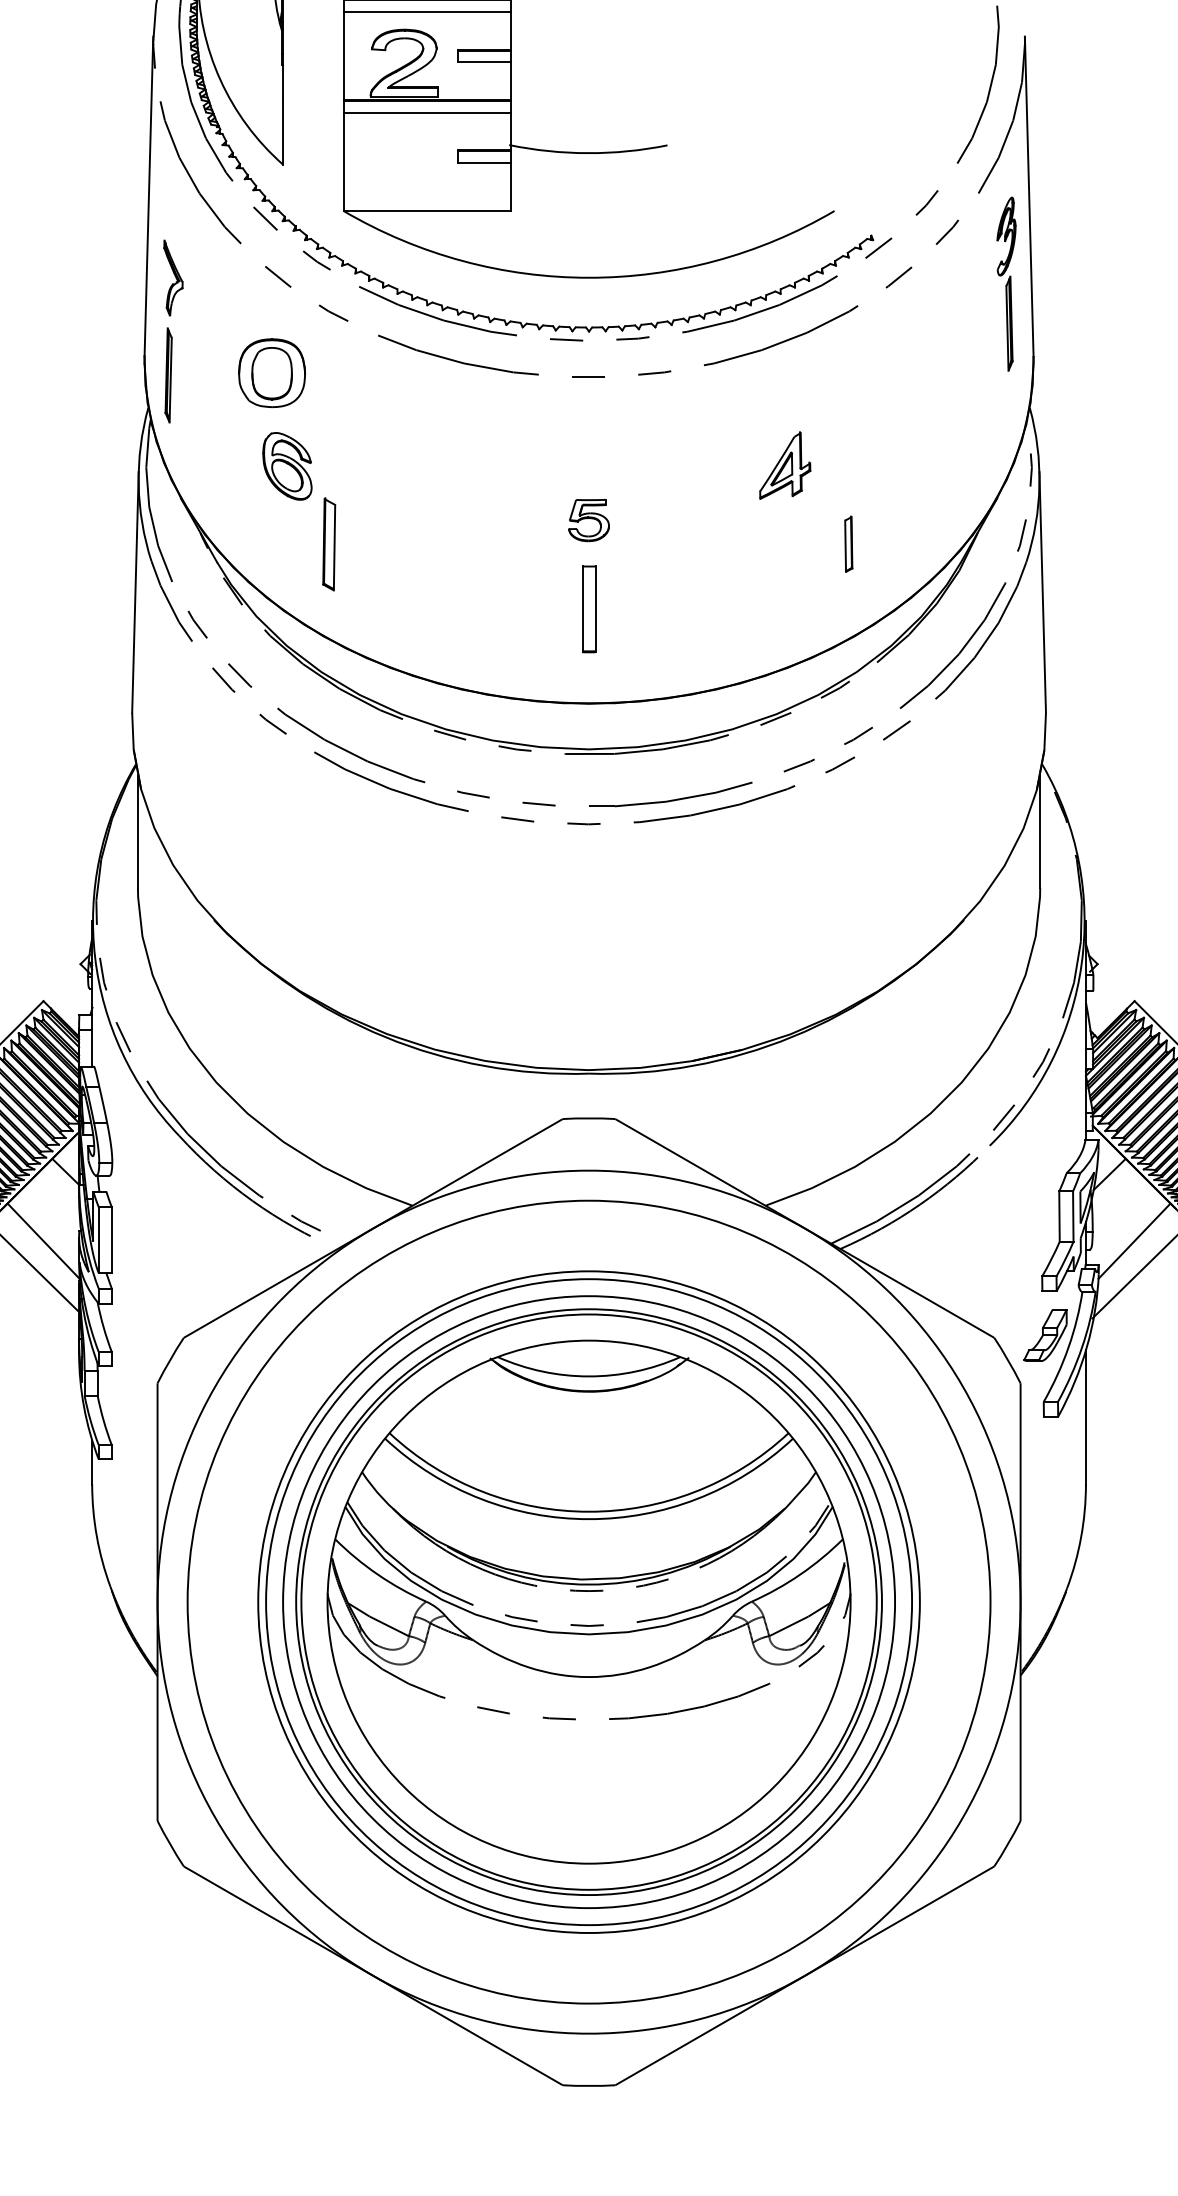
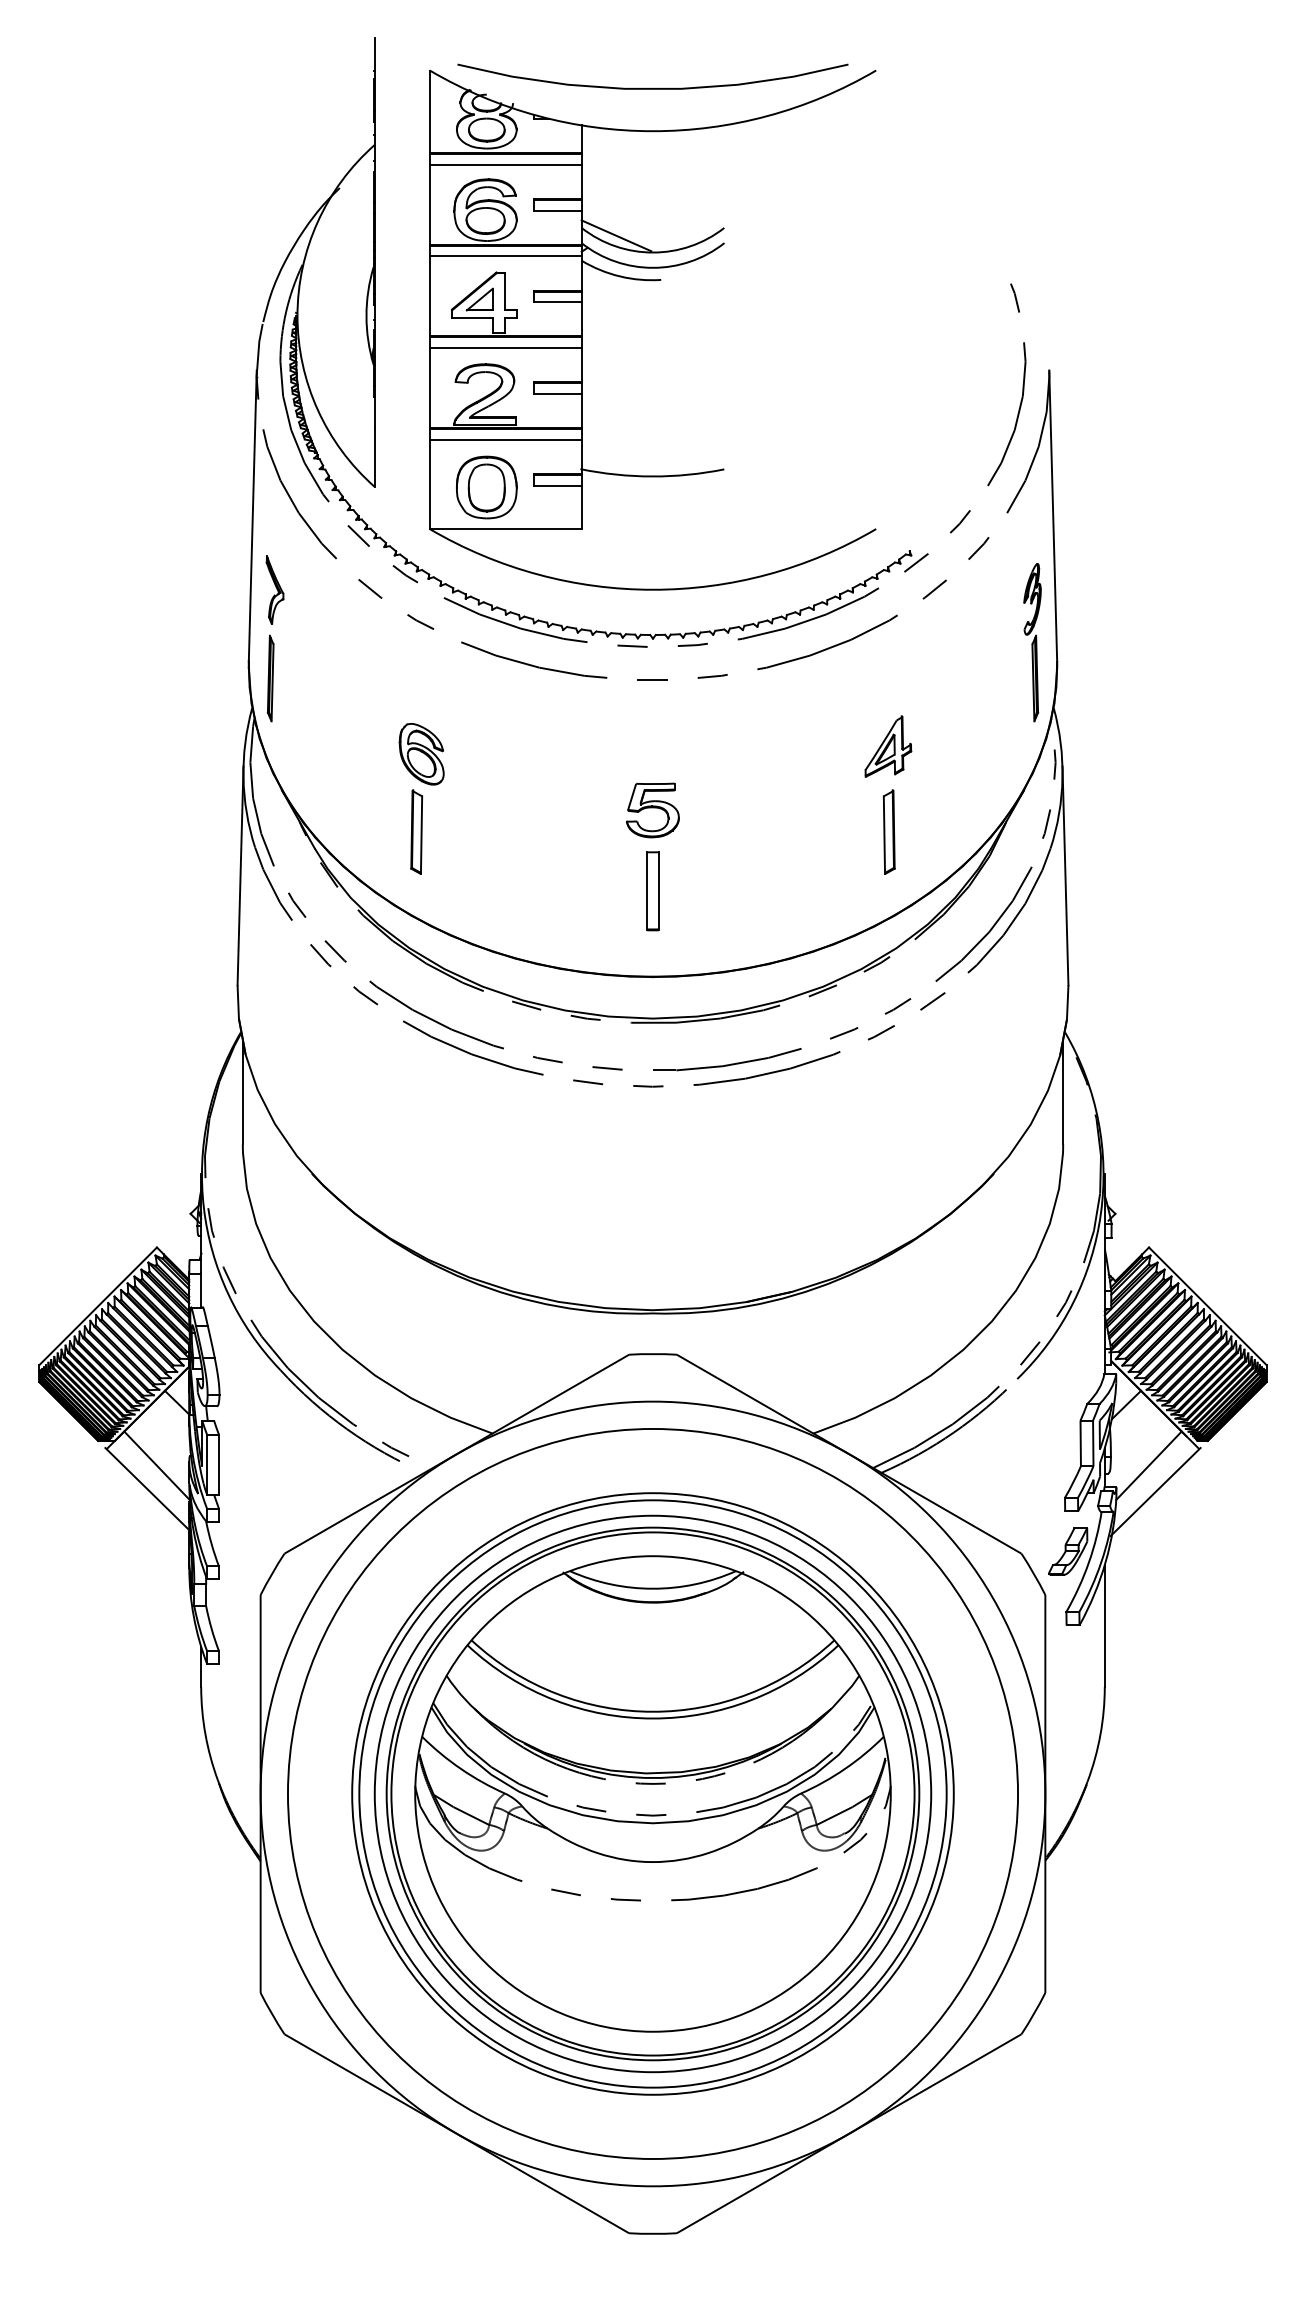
part: (1006, 284) -> (1032, 642), moved
part: (271, 373) -> (486, 487), moved
part: (785, 465) -> (888, 746), moved
part: (287, 466) -> (421, 754), moved
part: (588, 520) -> (652, 810), size x1.43
part: (848, 543) -> (888, 831), size x1.67

